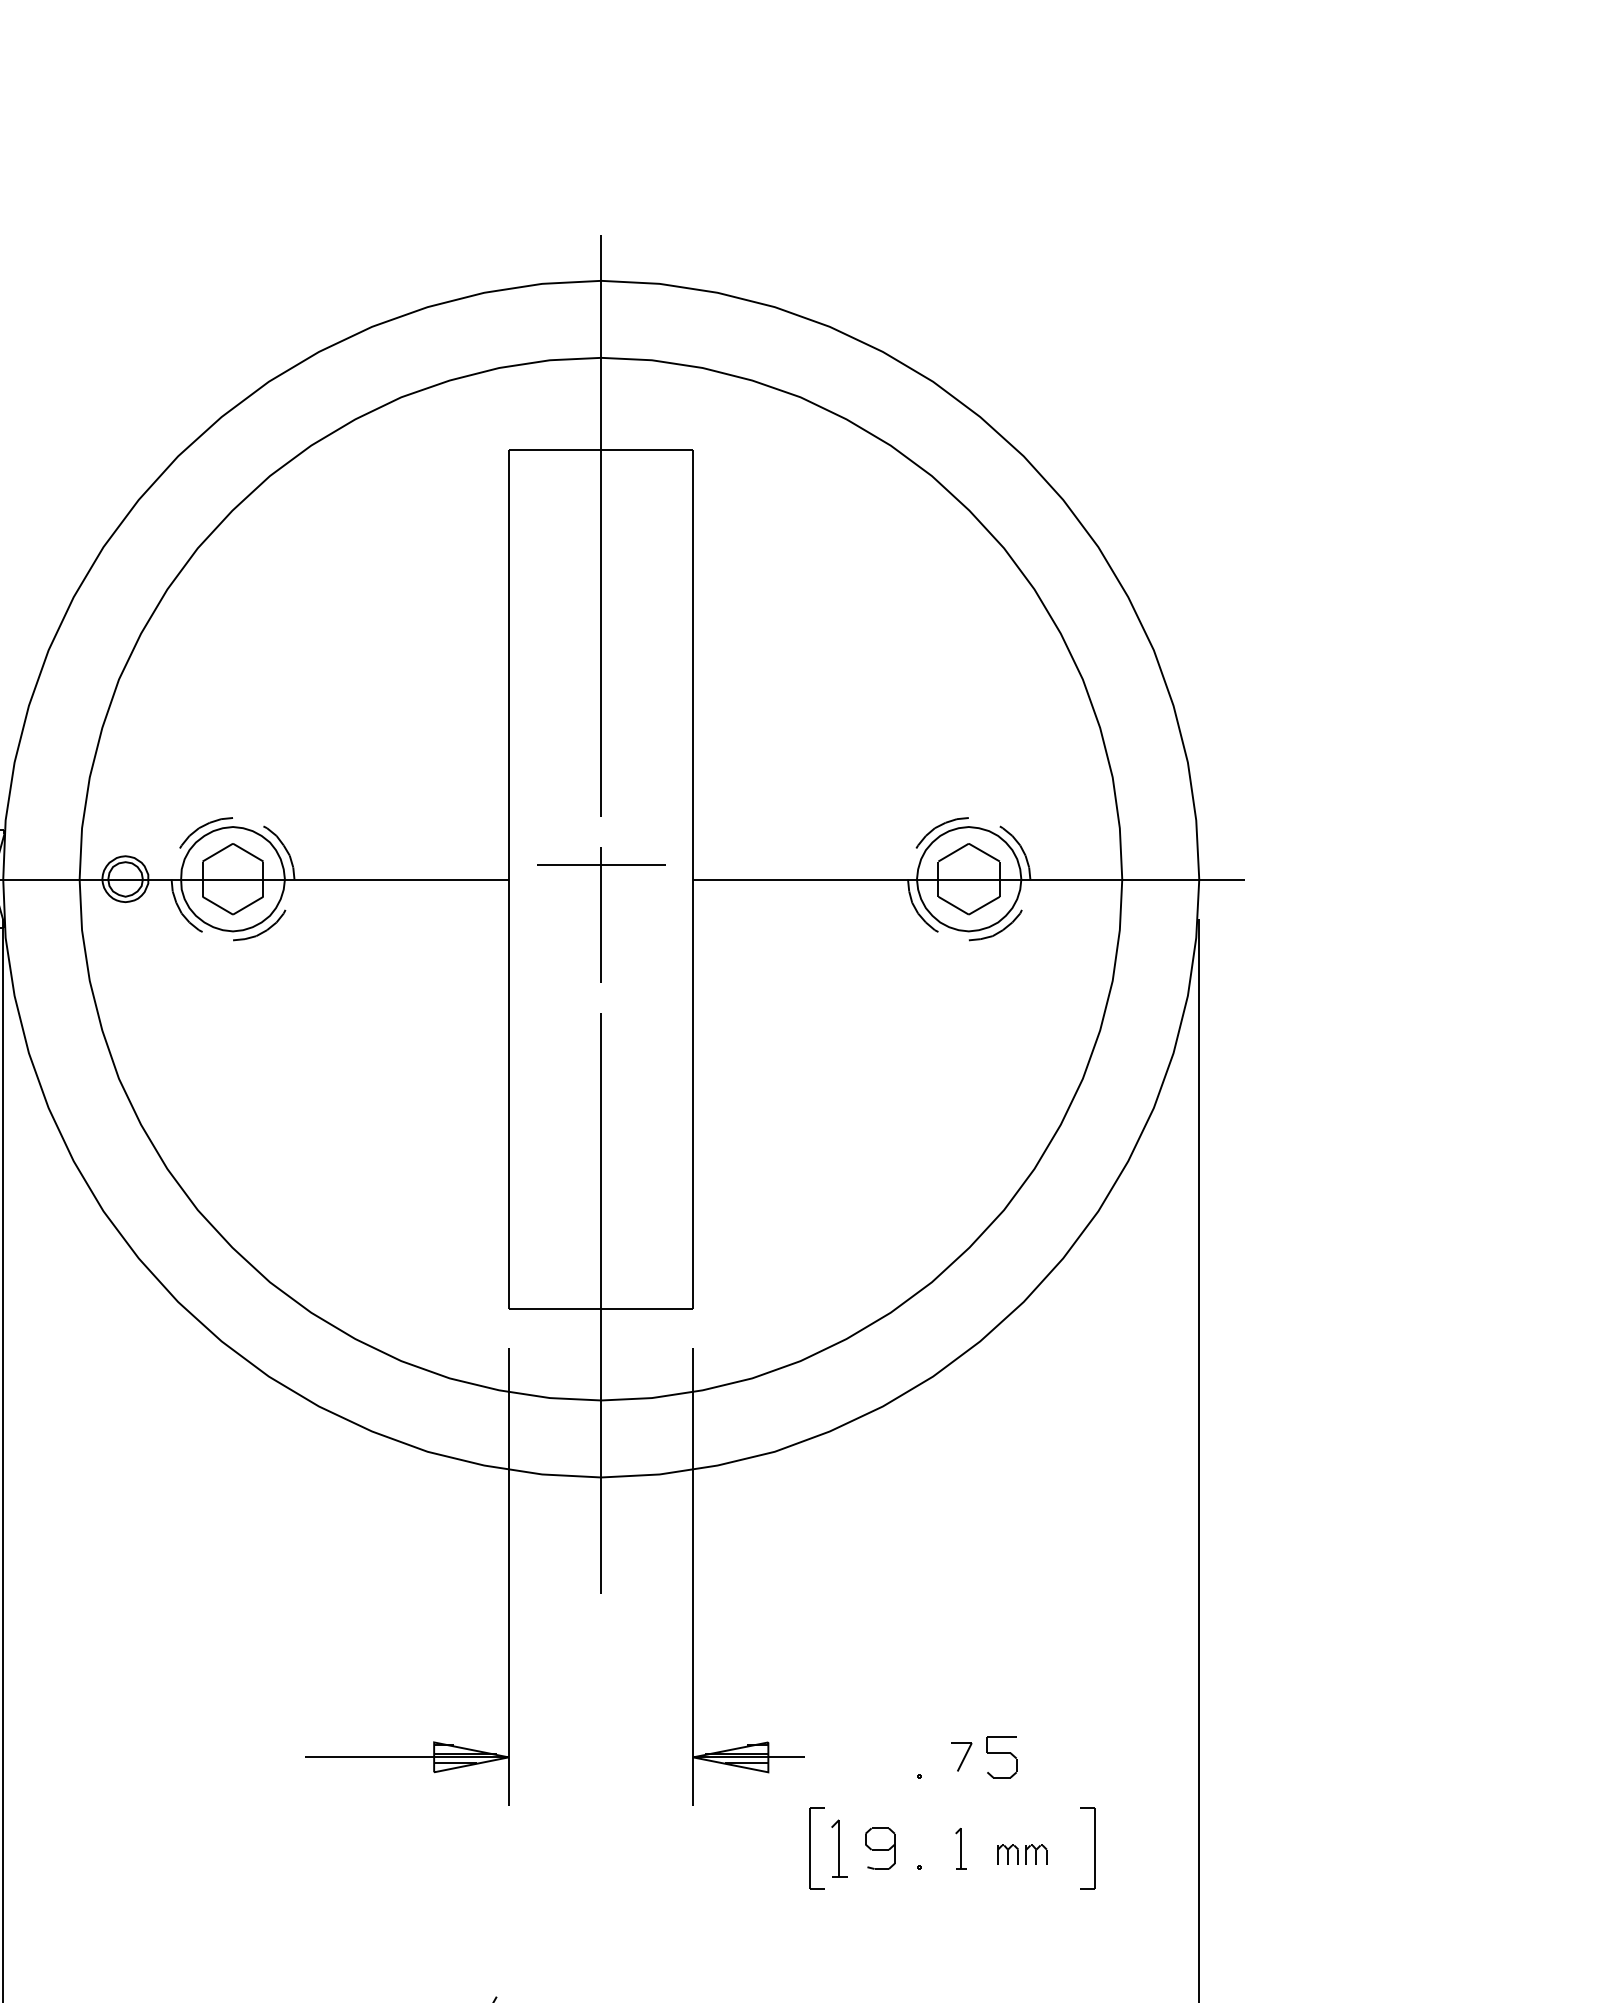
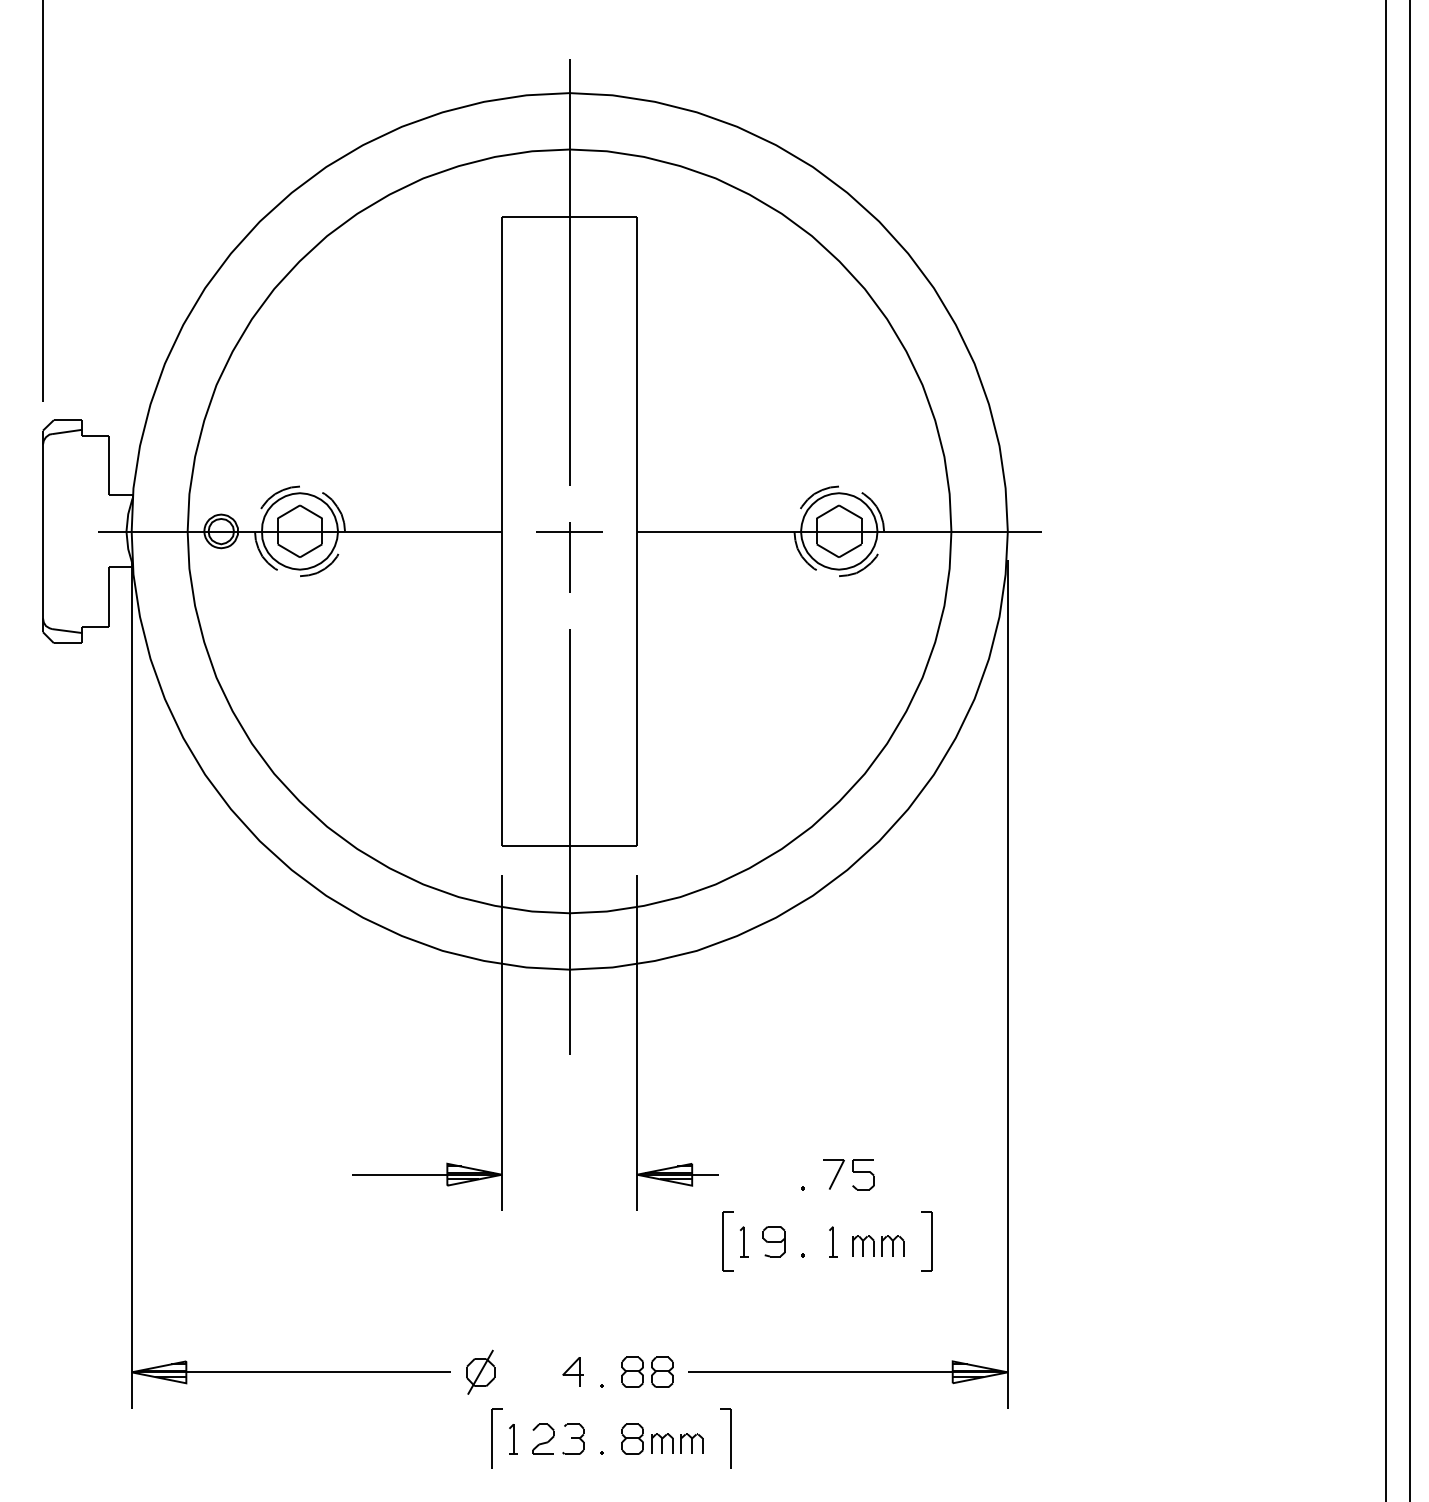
part: (600, 914) -> (569, 557), size x0.71
part: (961, 1757) -> (833, 1174), size x1.43
part: (839, 1848) -> (744, 1241), size x0.71
part: (1022, 1853) -> (878, 1245), size x1.43

